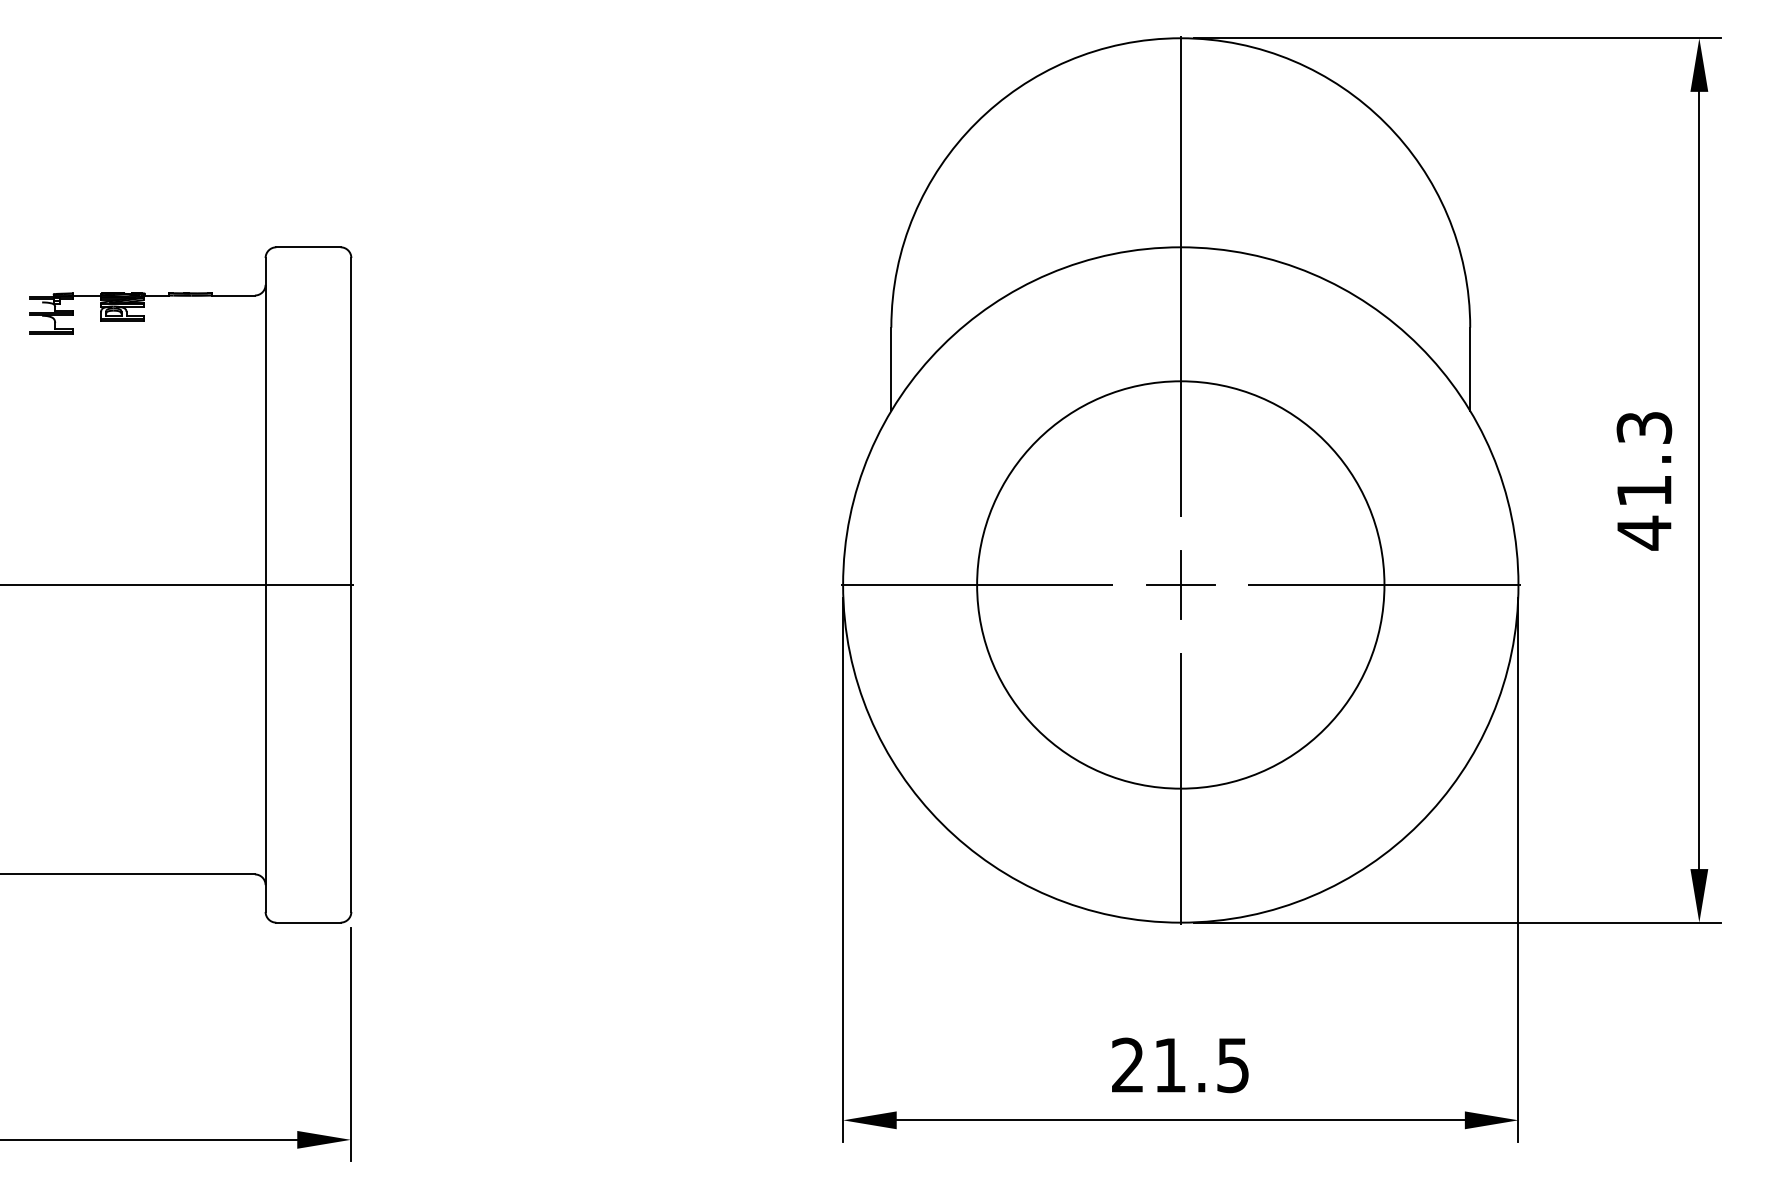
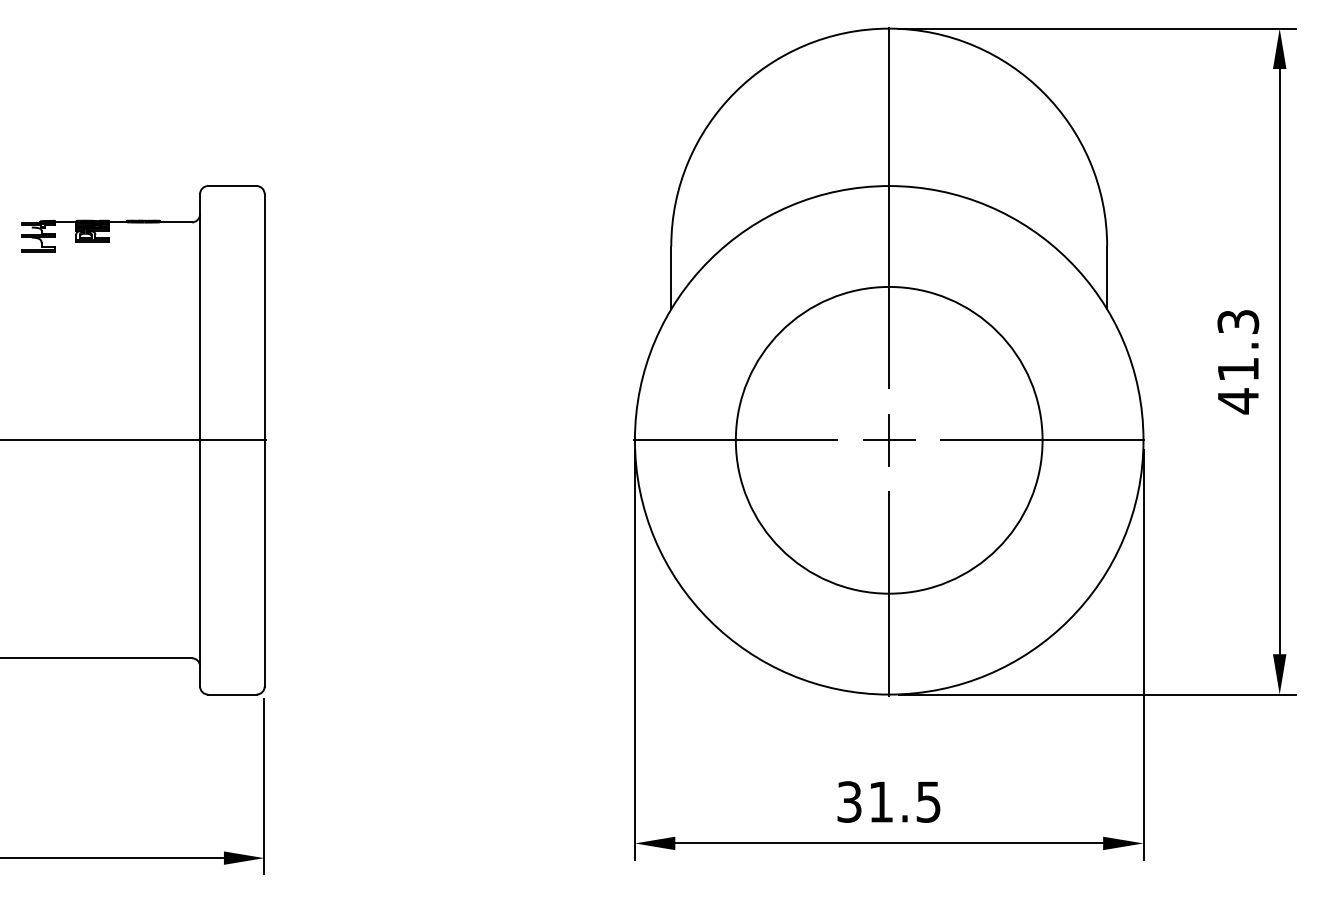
text: (1127, 1065) -> (849, 802), 21.5 -> 31.5

